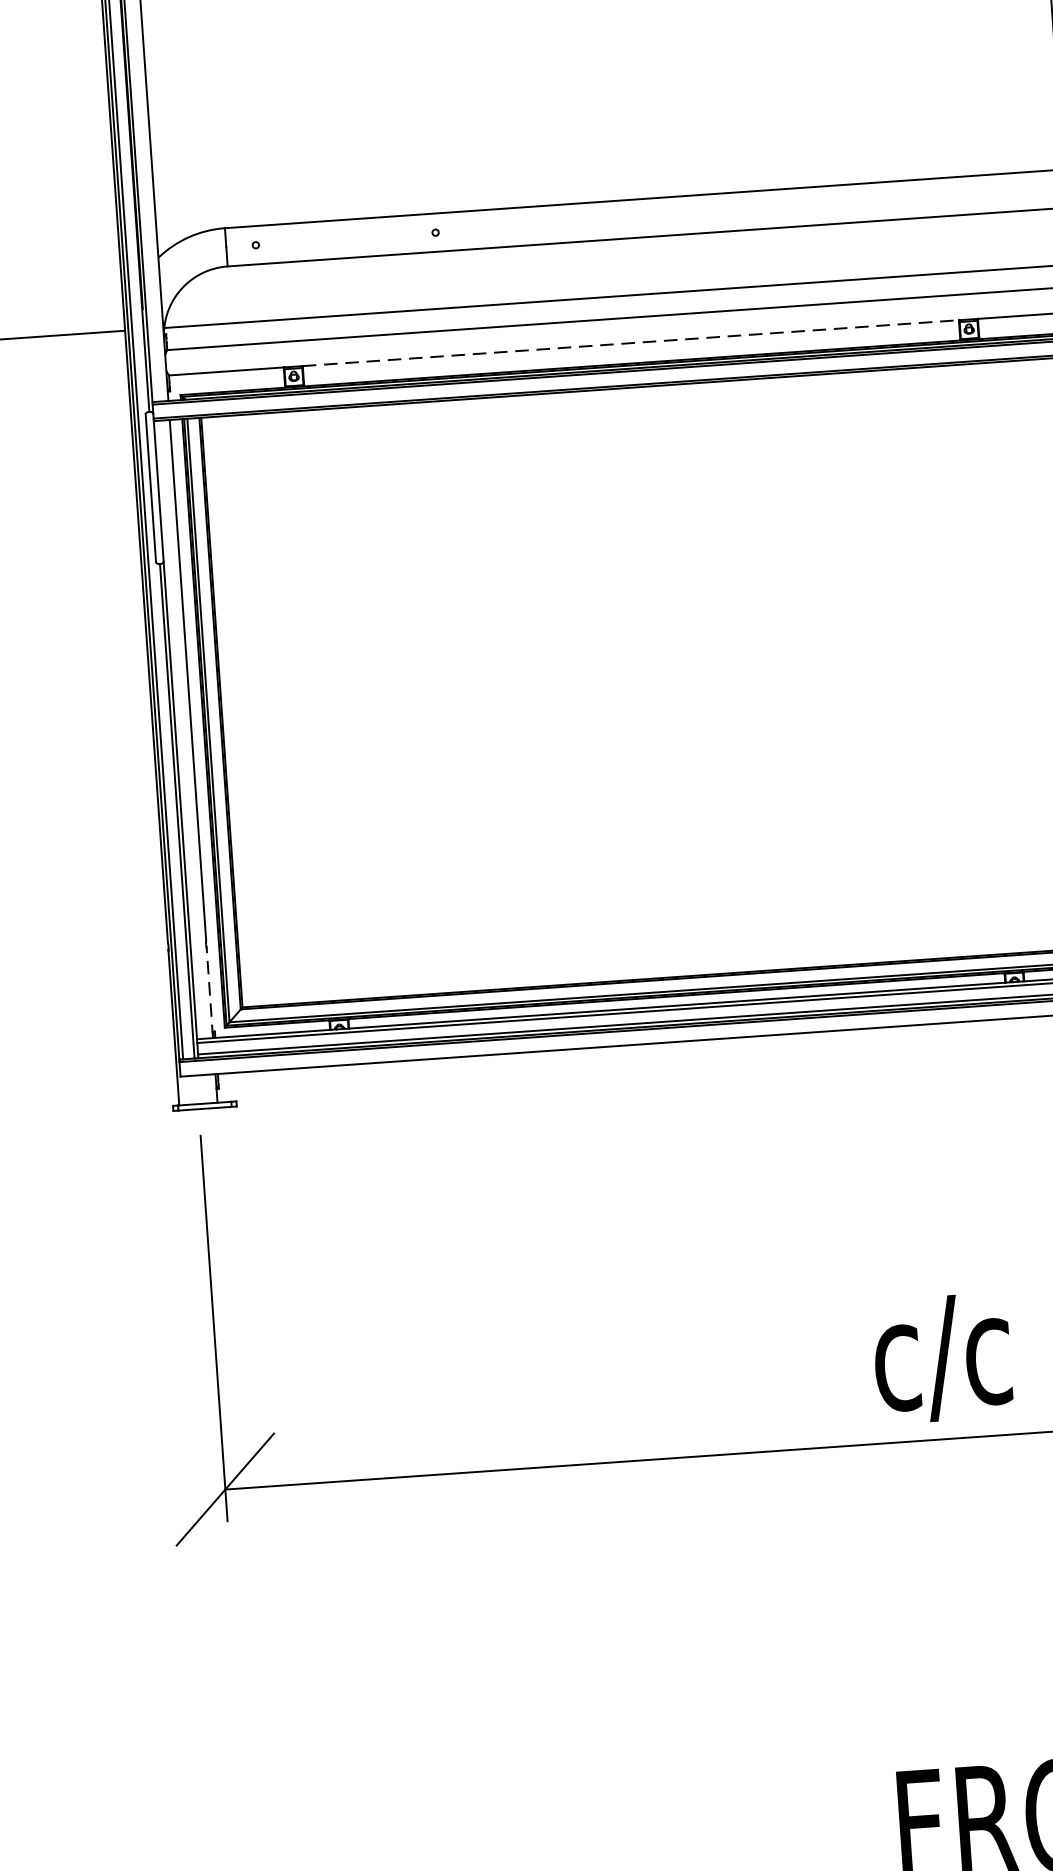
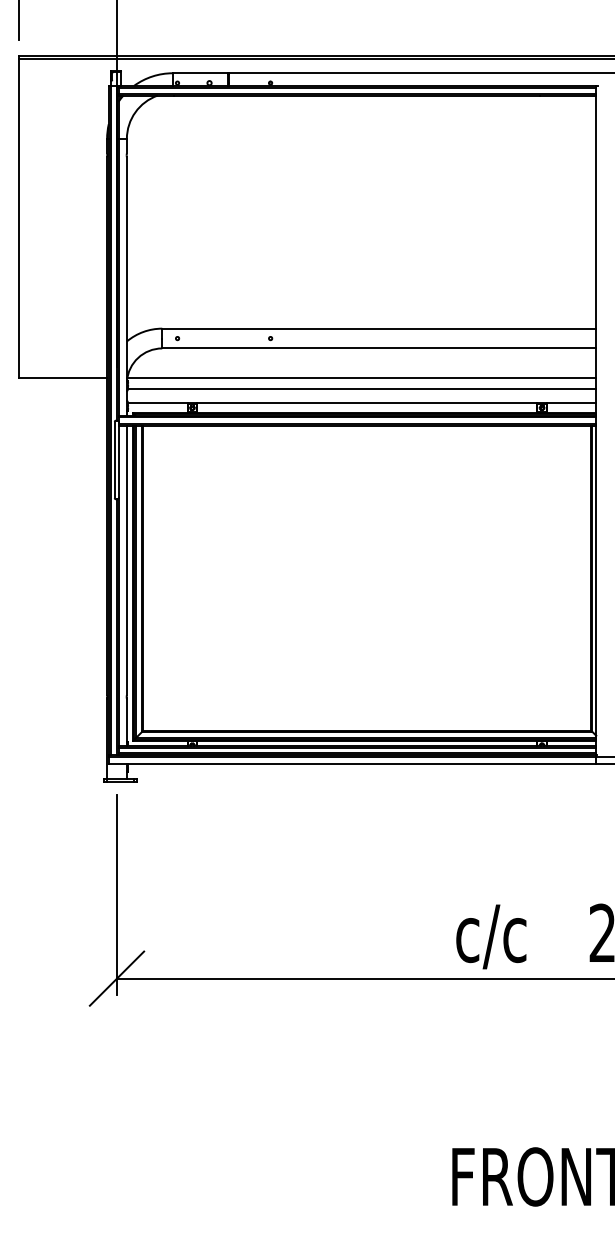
line: (631, 343) -> (367, 402), dashed -> solid
line: (208, 991) -> (126, 721), dashed -> solid

